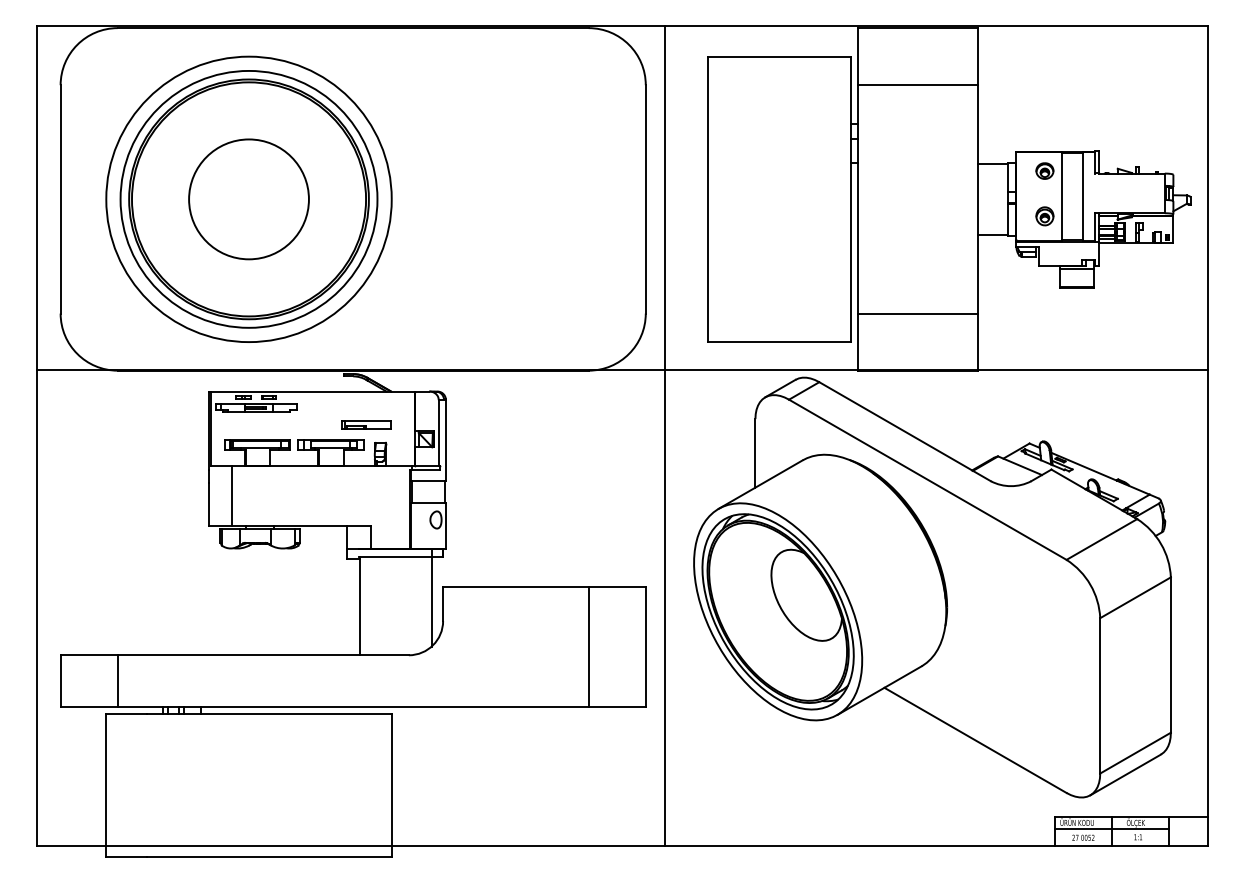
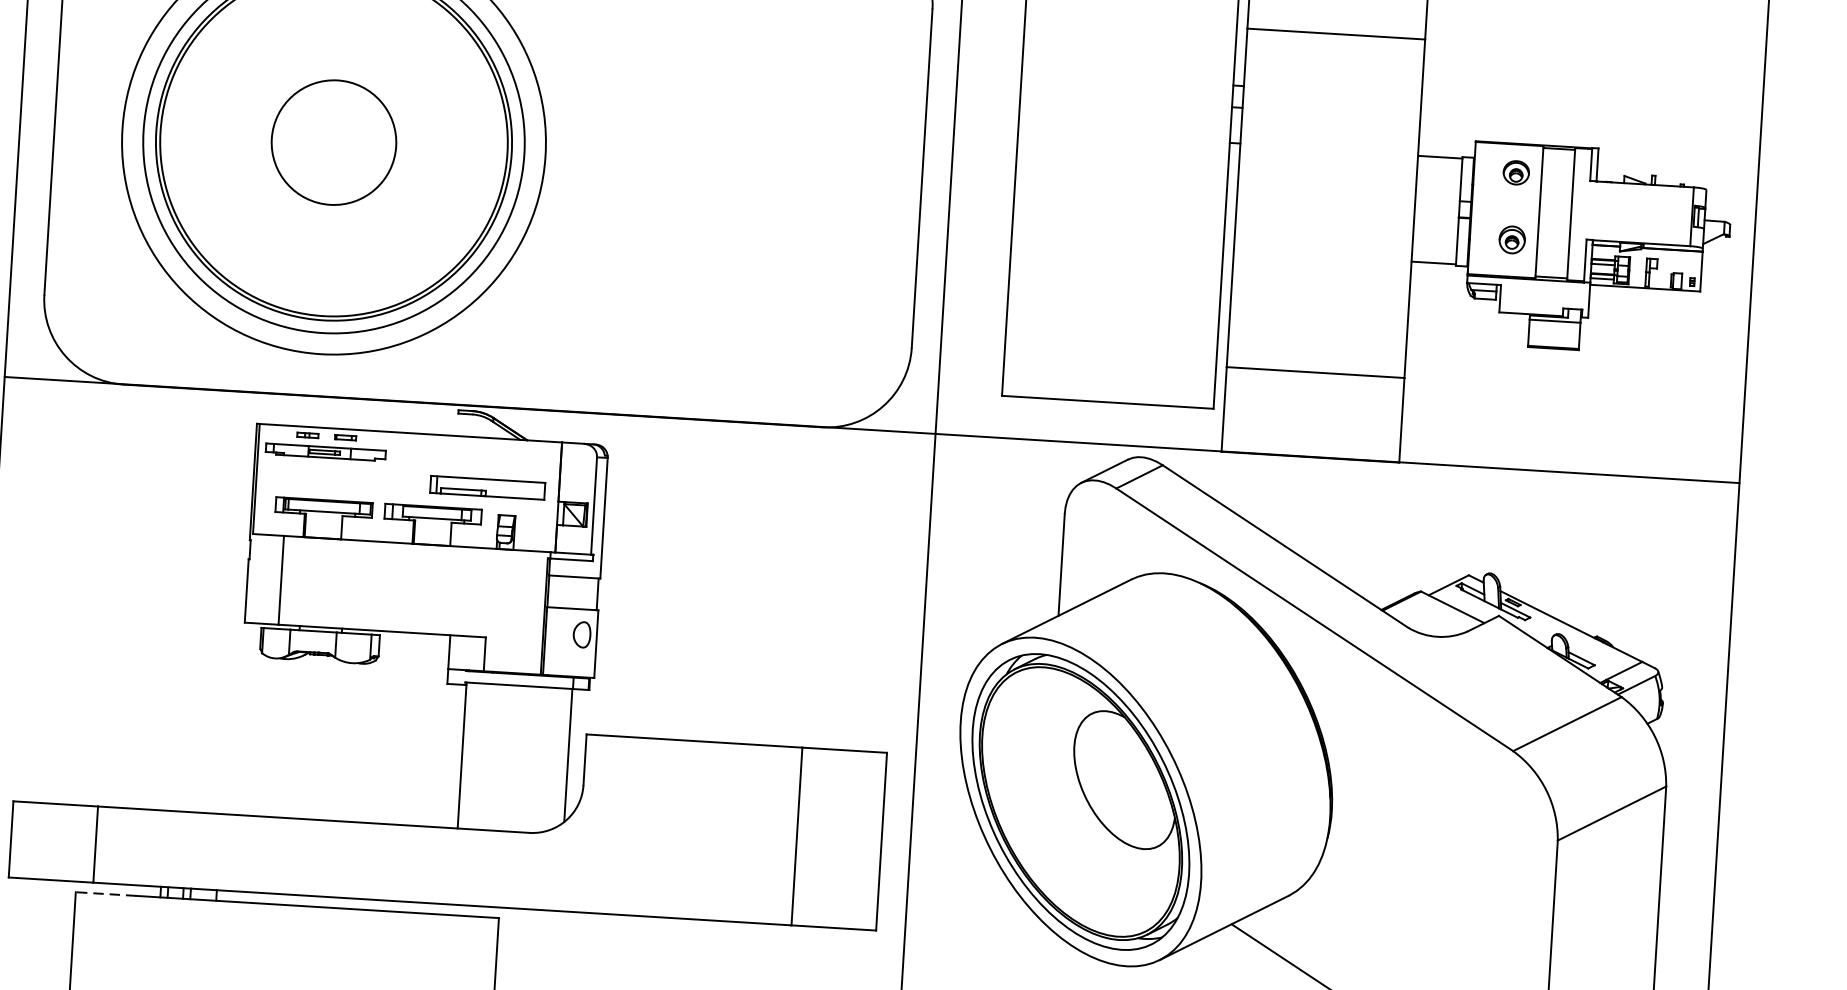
circle: (248, 199) -> (333, 142), size x0.7
part: (366, 424) -> (487, 486), size x1.6
line: (126, 713) -> (105, 893), solid -> dashed

